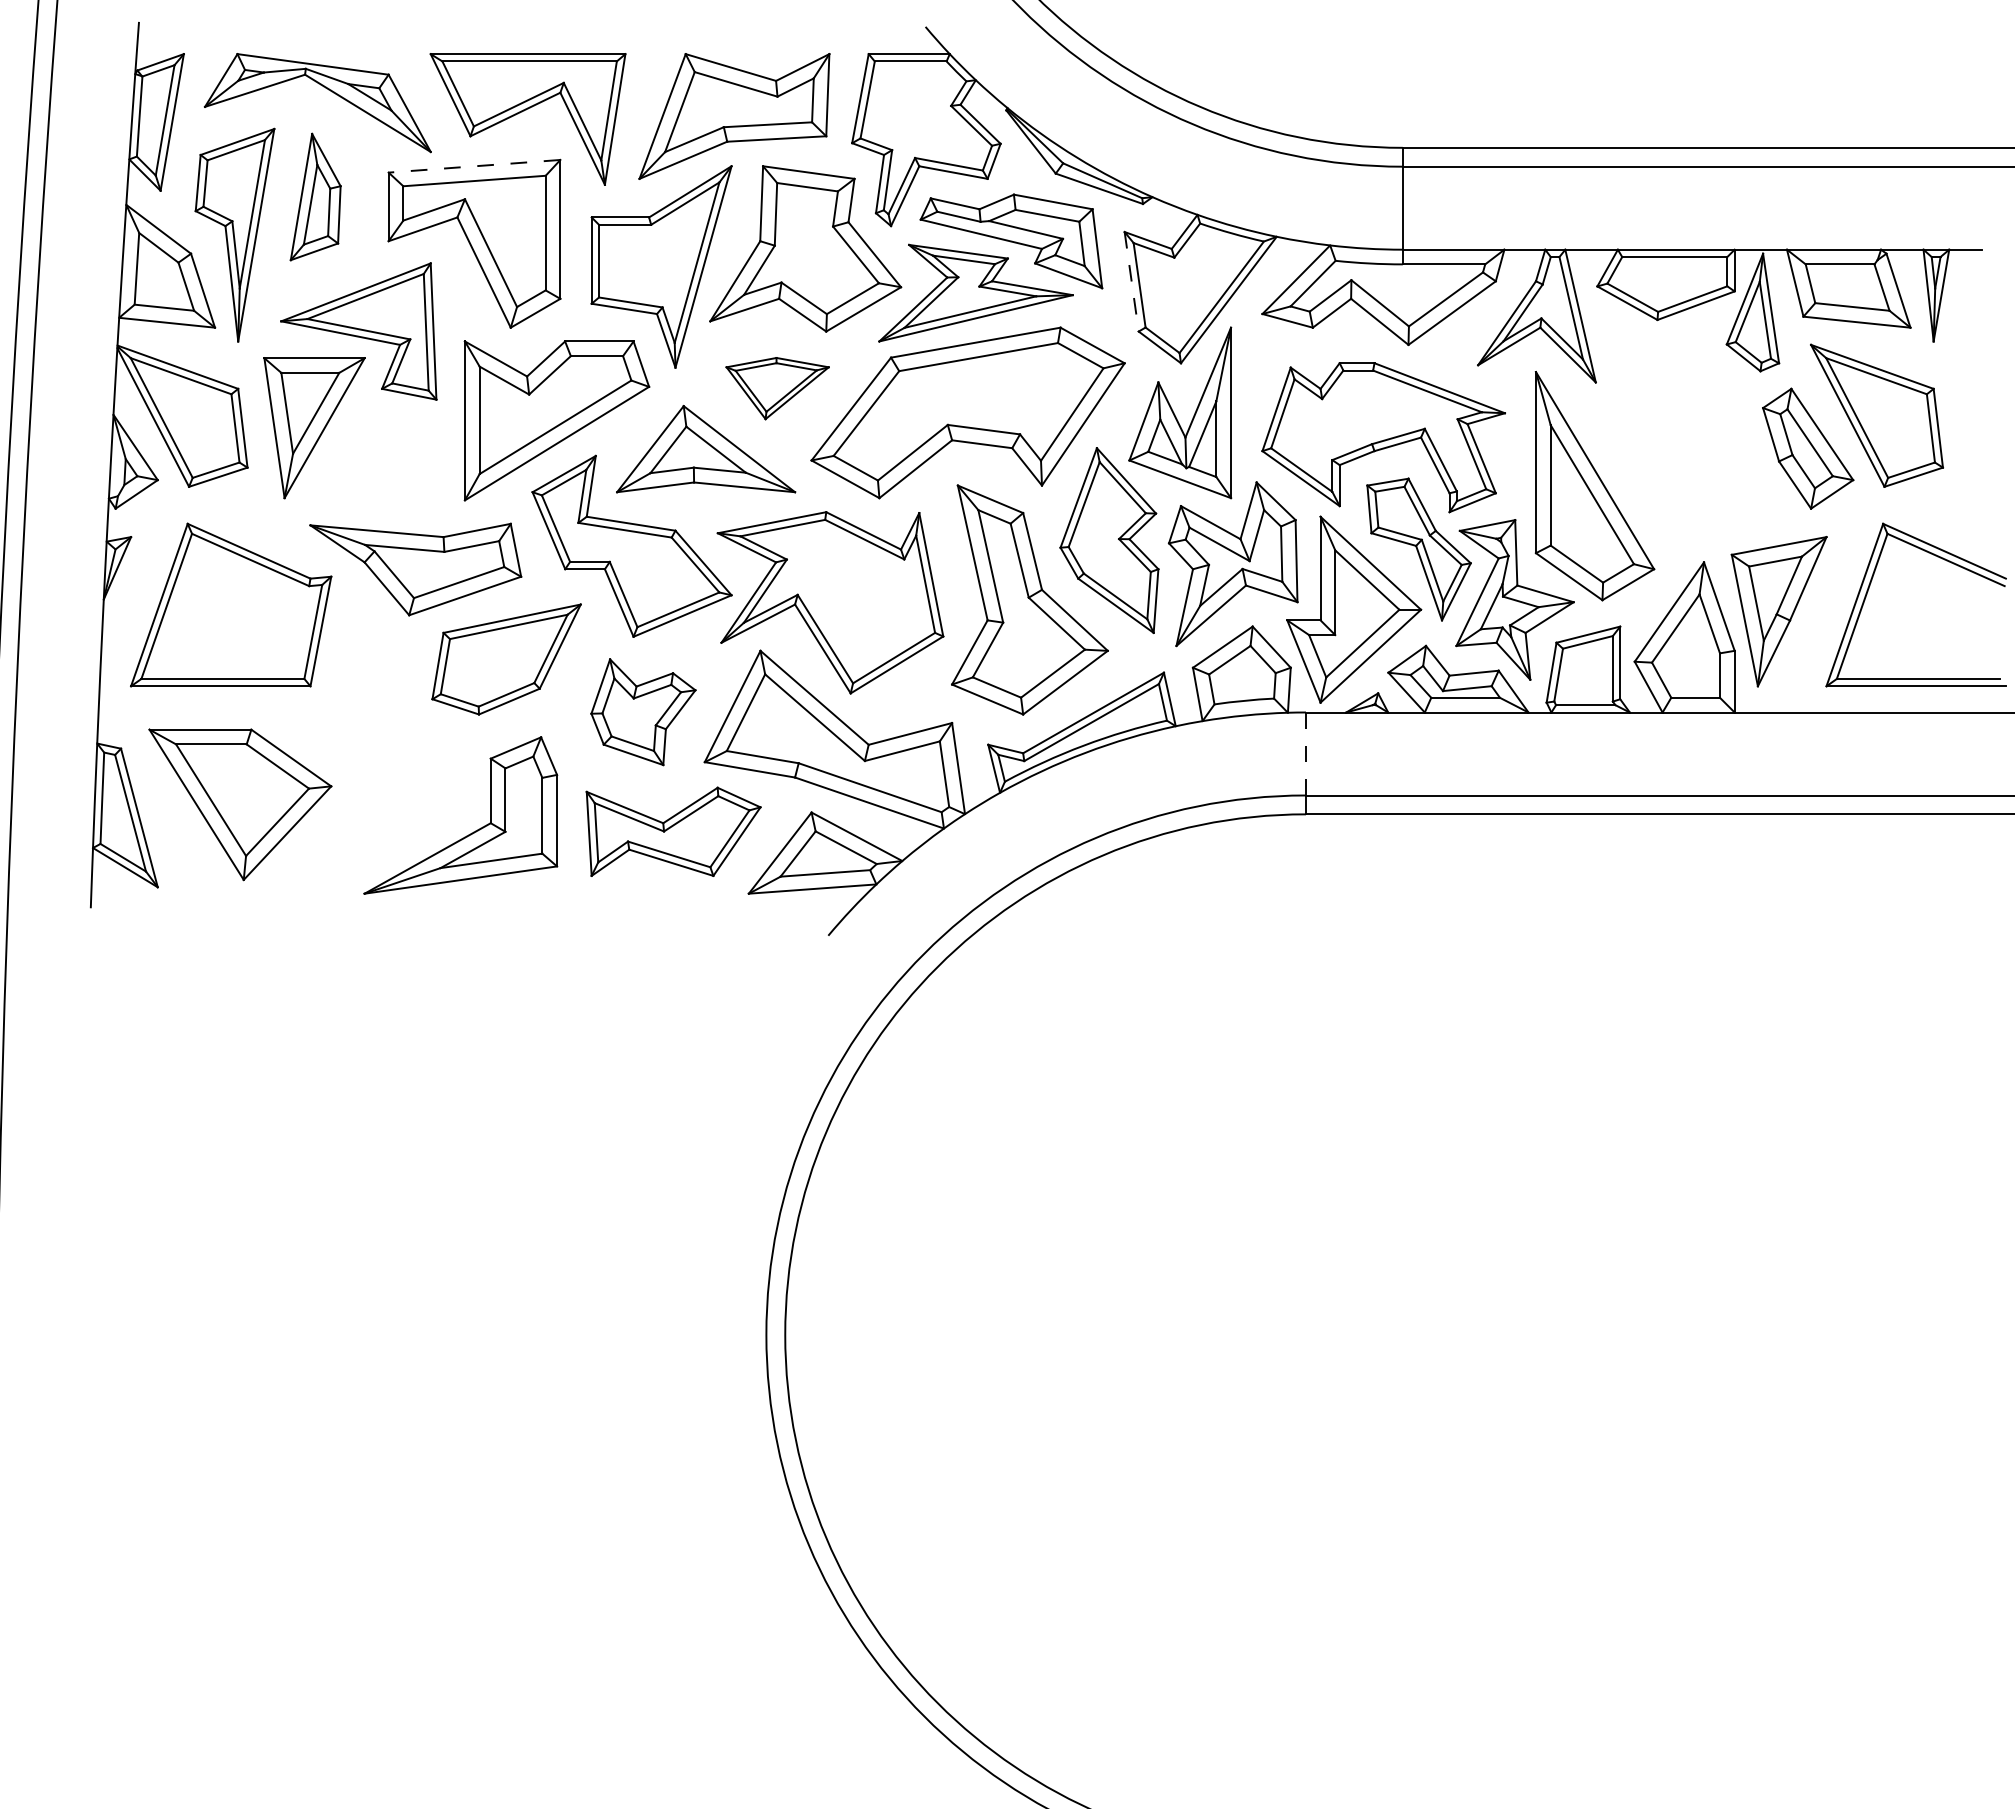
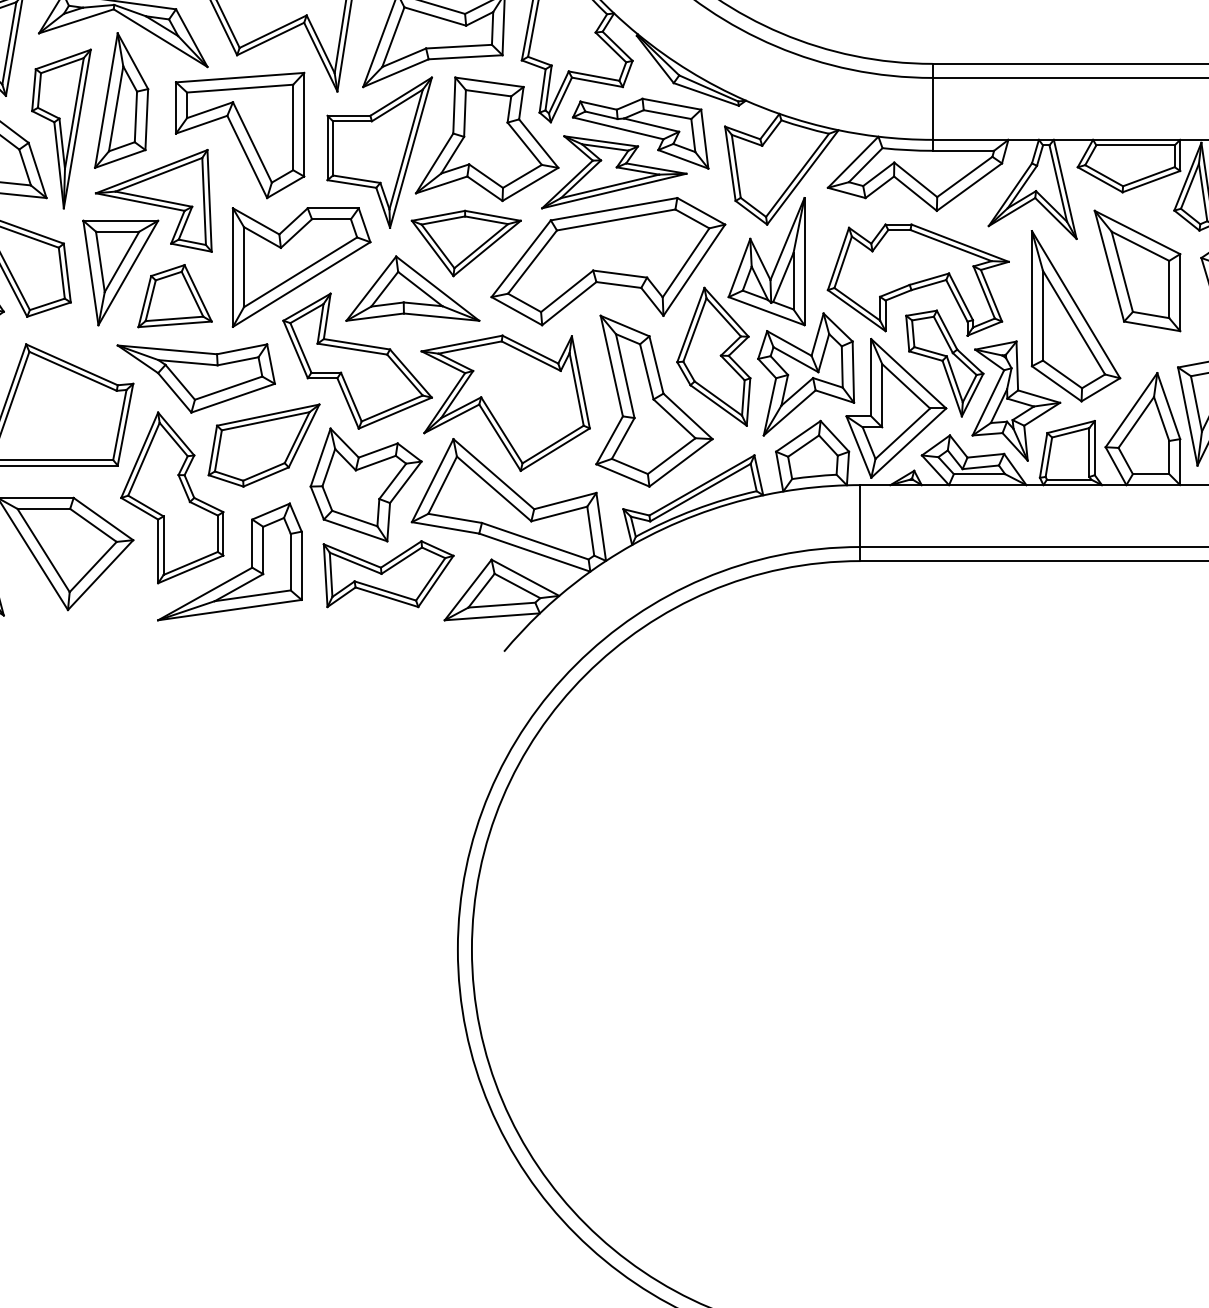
line: (474, 166) -> (240, 77), dashed -> solid
part: (315, 196) -> (121, 100), size x1.43
line: (1131, 282) -> (730, 164), dashed -> solid
part: (777, 388) -> (466, 243), size x1.43
part: (1677, 425) -> (1137, 271), added
part: (387, 458) -> (175, 295), added
part: (643, 711) -> (366, 484), size x1.43
part: (383, 729) -> (172, 497), added
line: (1305, 753) -> (860, 515), dashed -> solid

